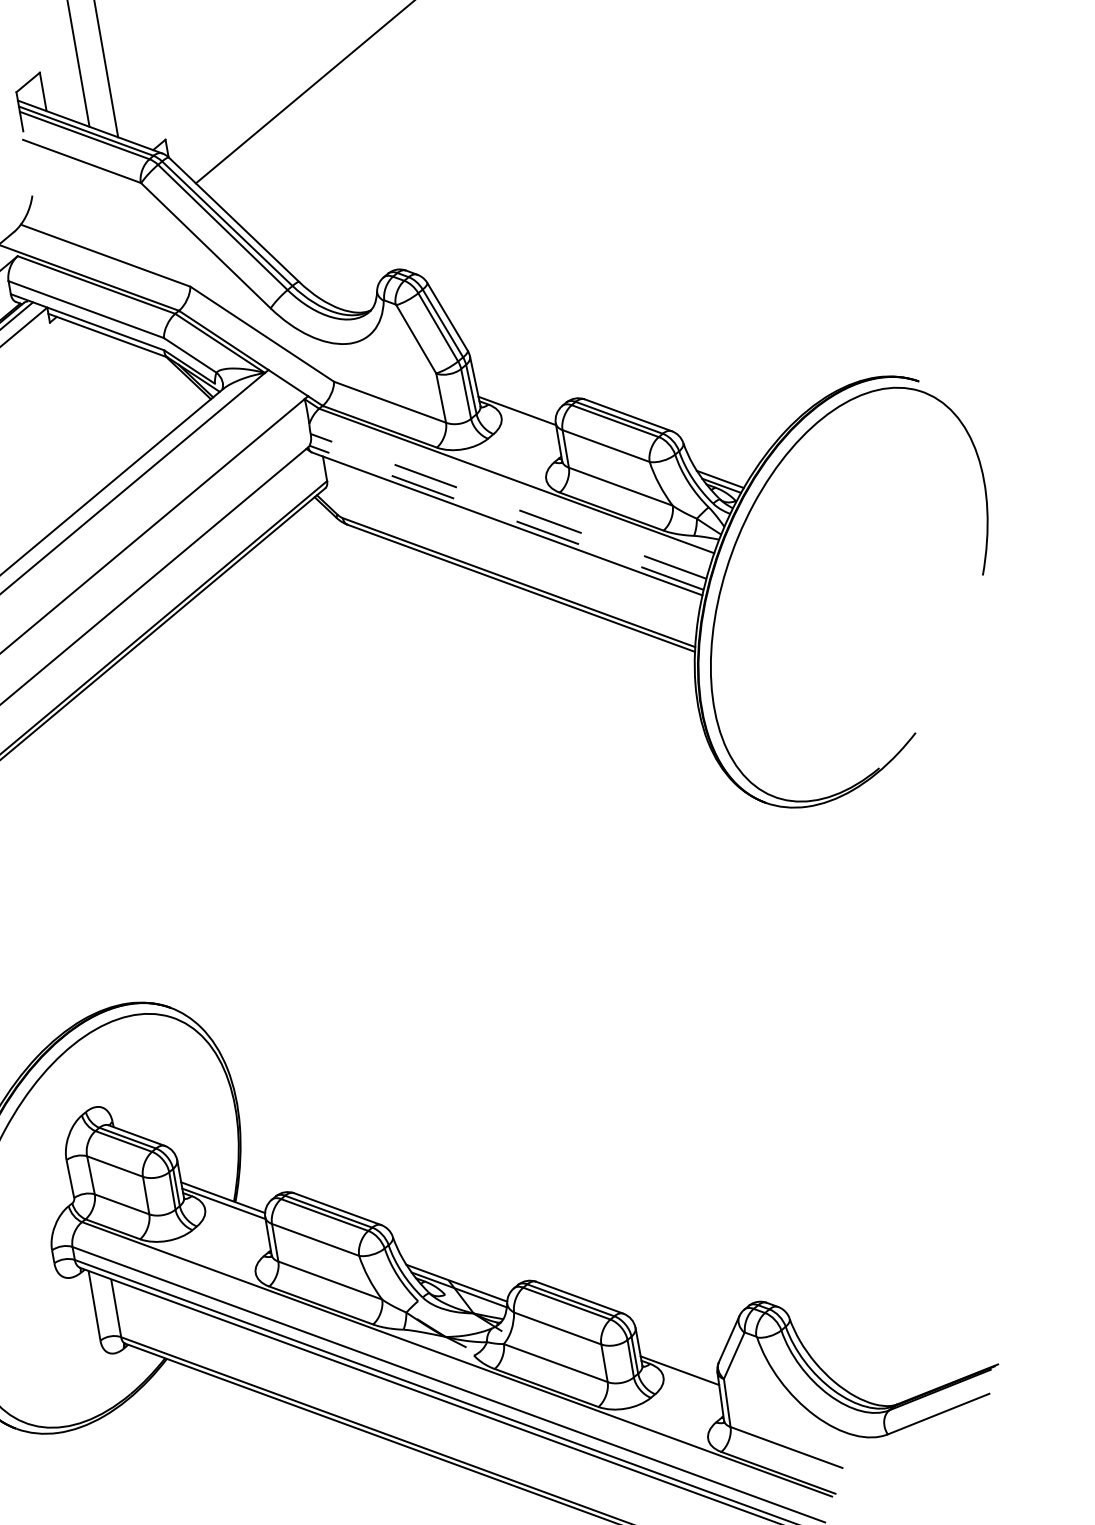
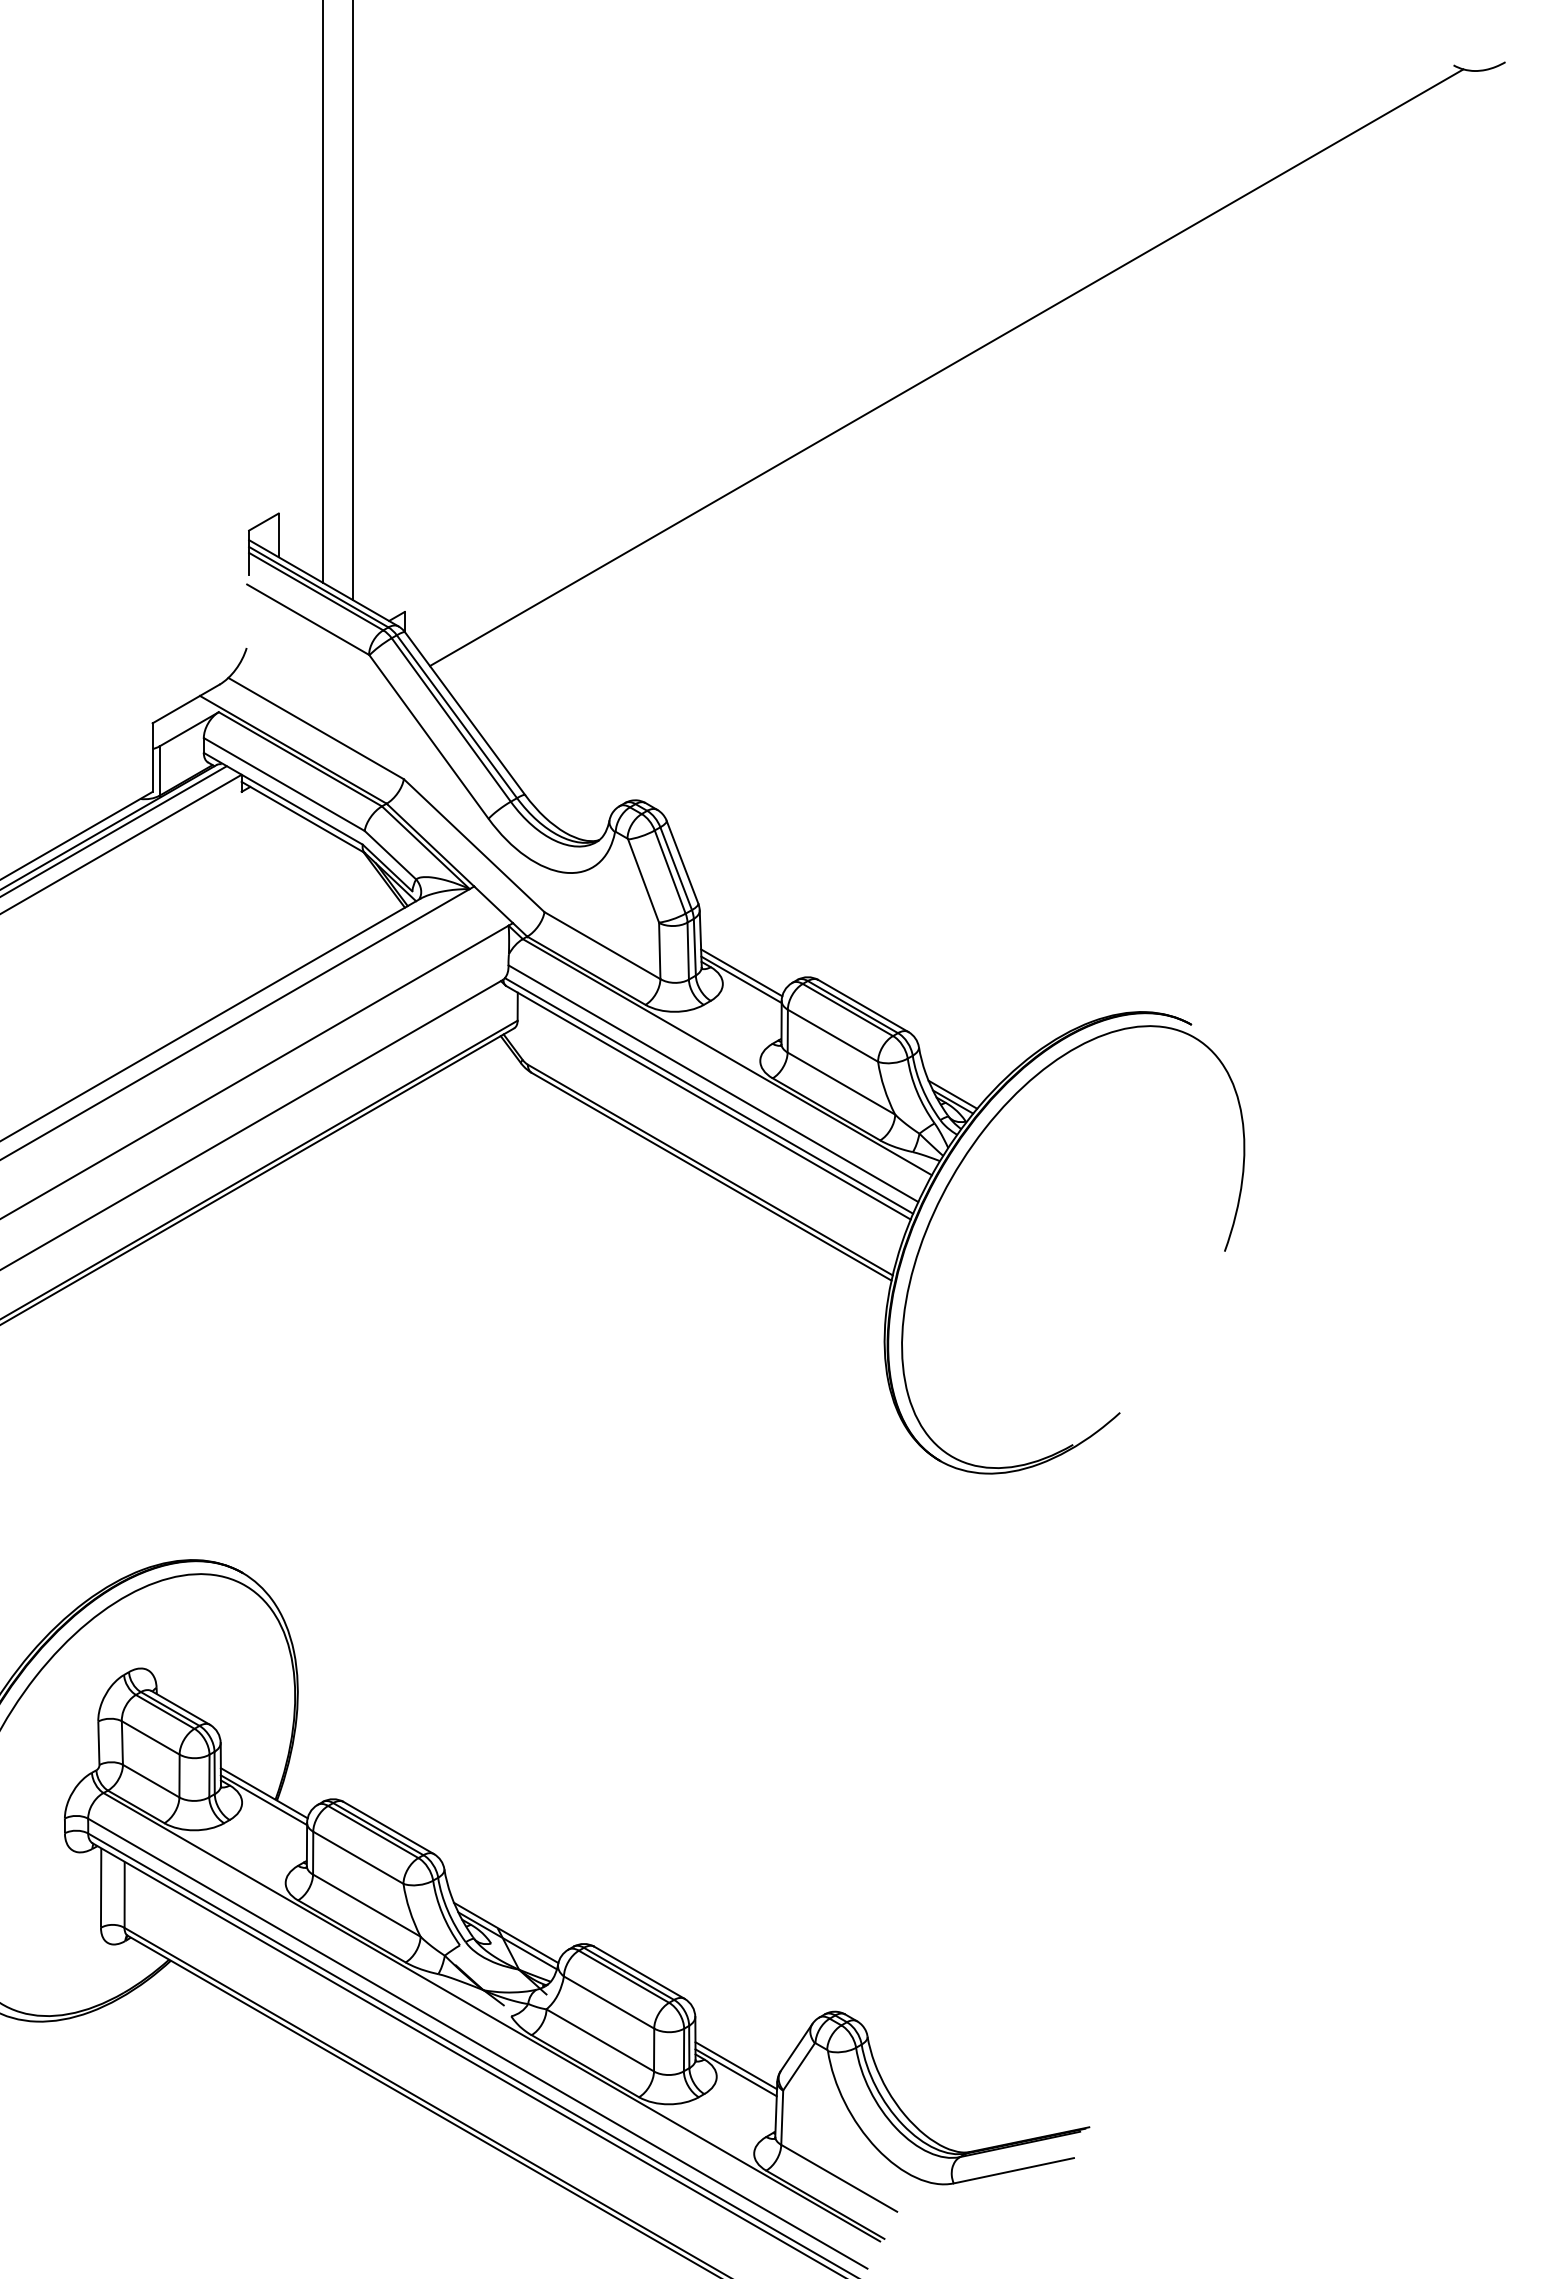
line: (516, 404) -> (741, 972), added
line: (508, 506) -> (713, 1083), dashed -> solid
line: (506, 517) -> (709, 1095), dashed -> solid
line: (679, 1364) -> (736, 2065), added

